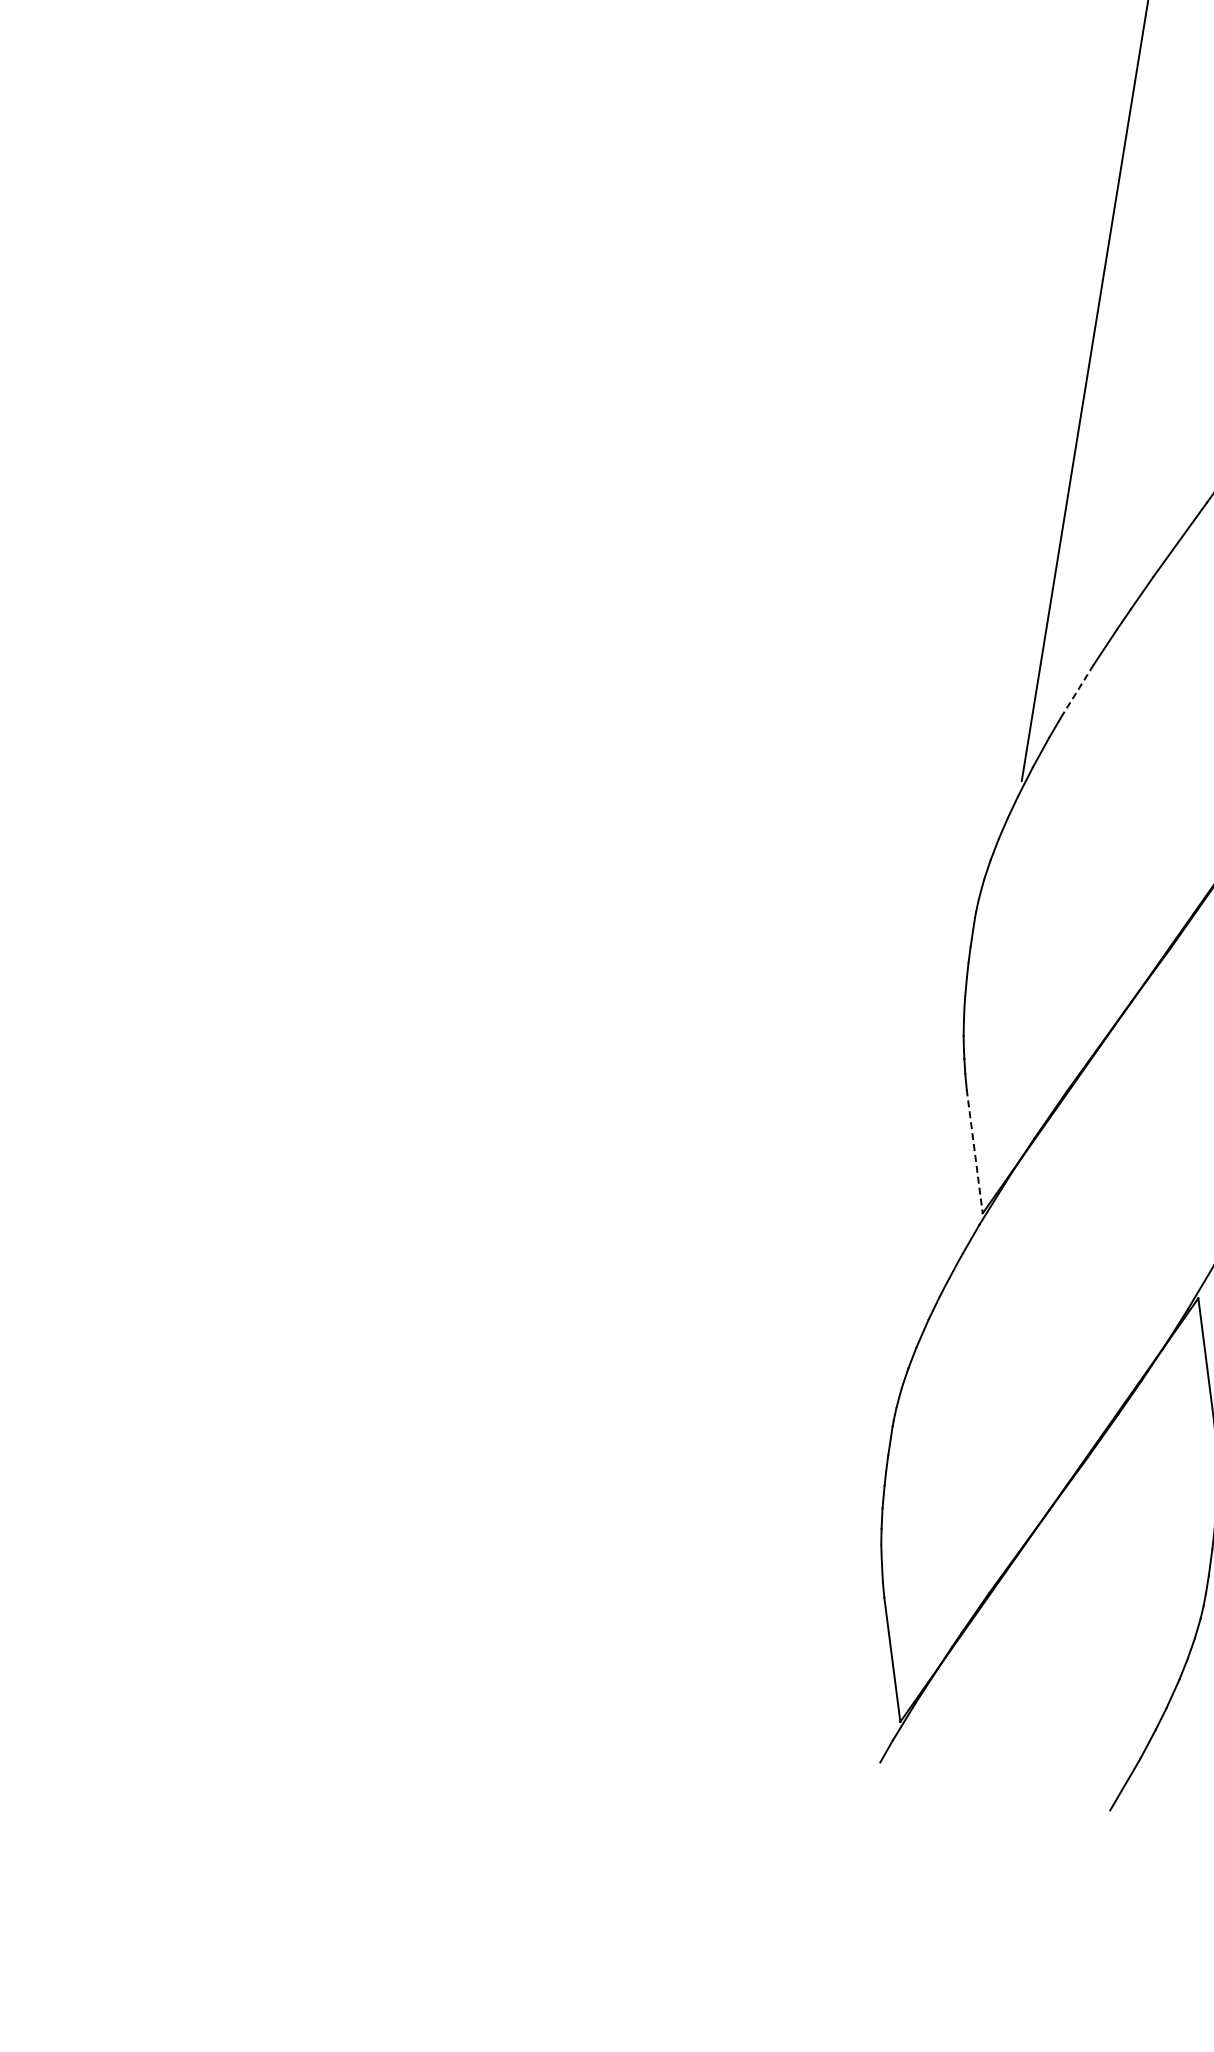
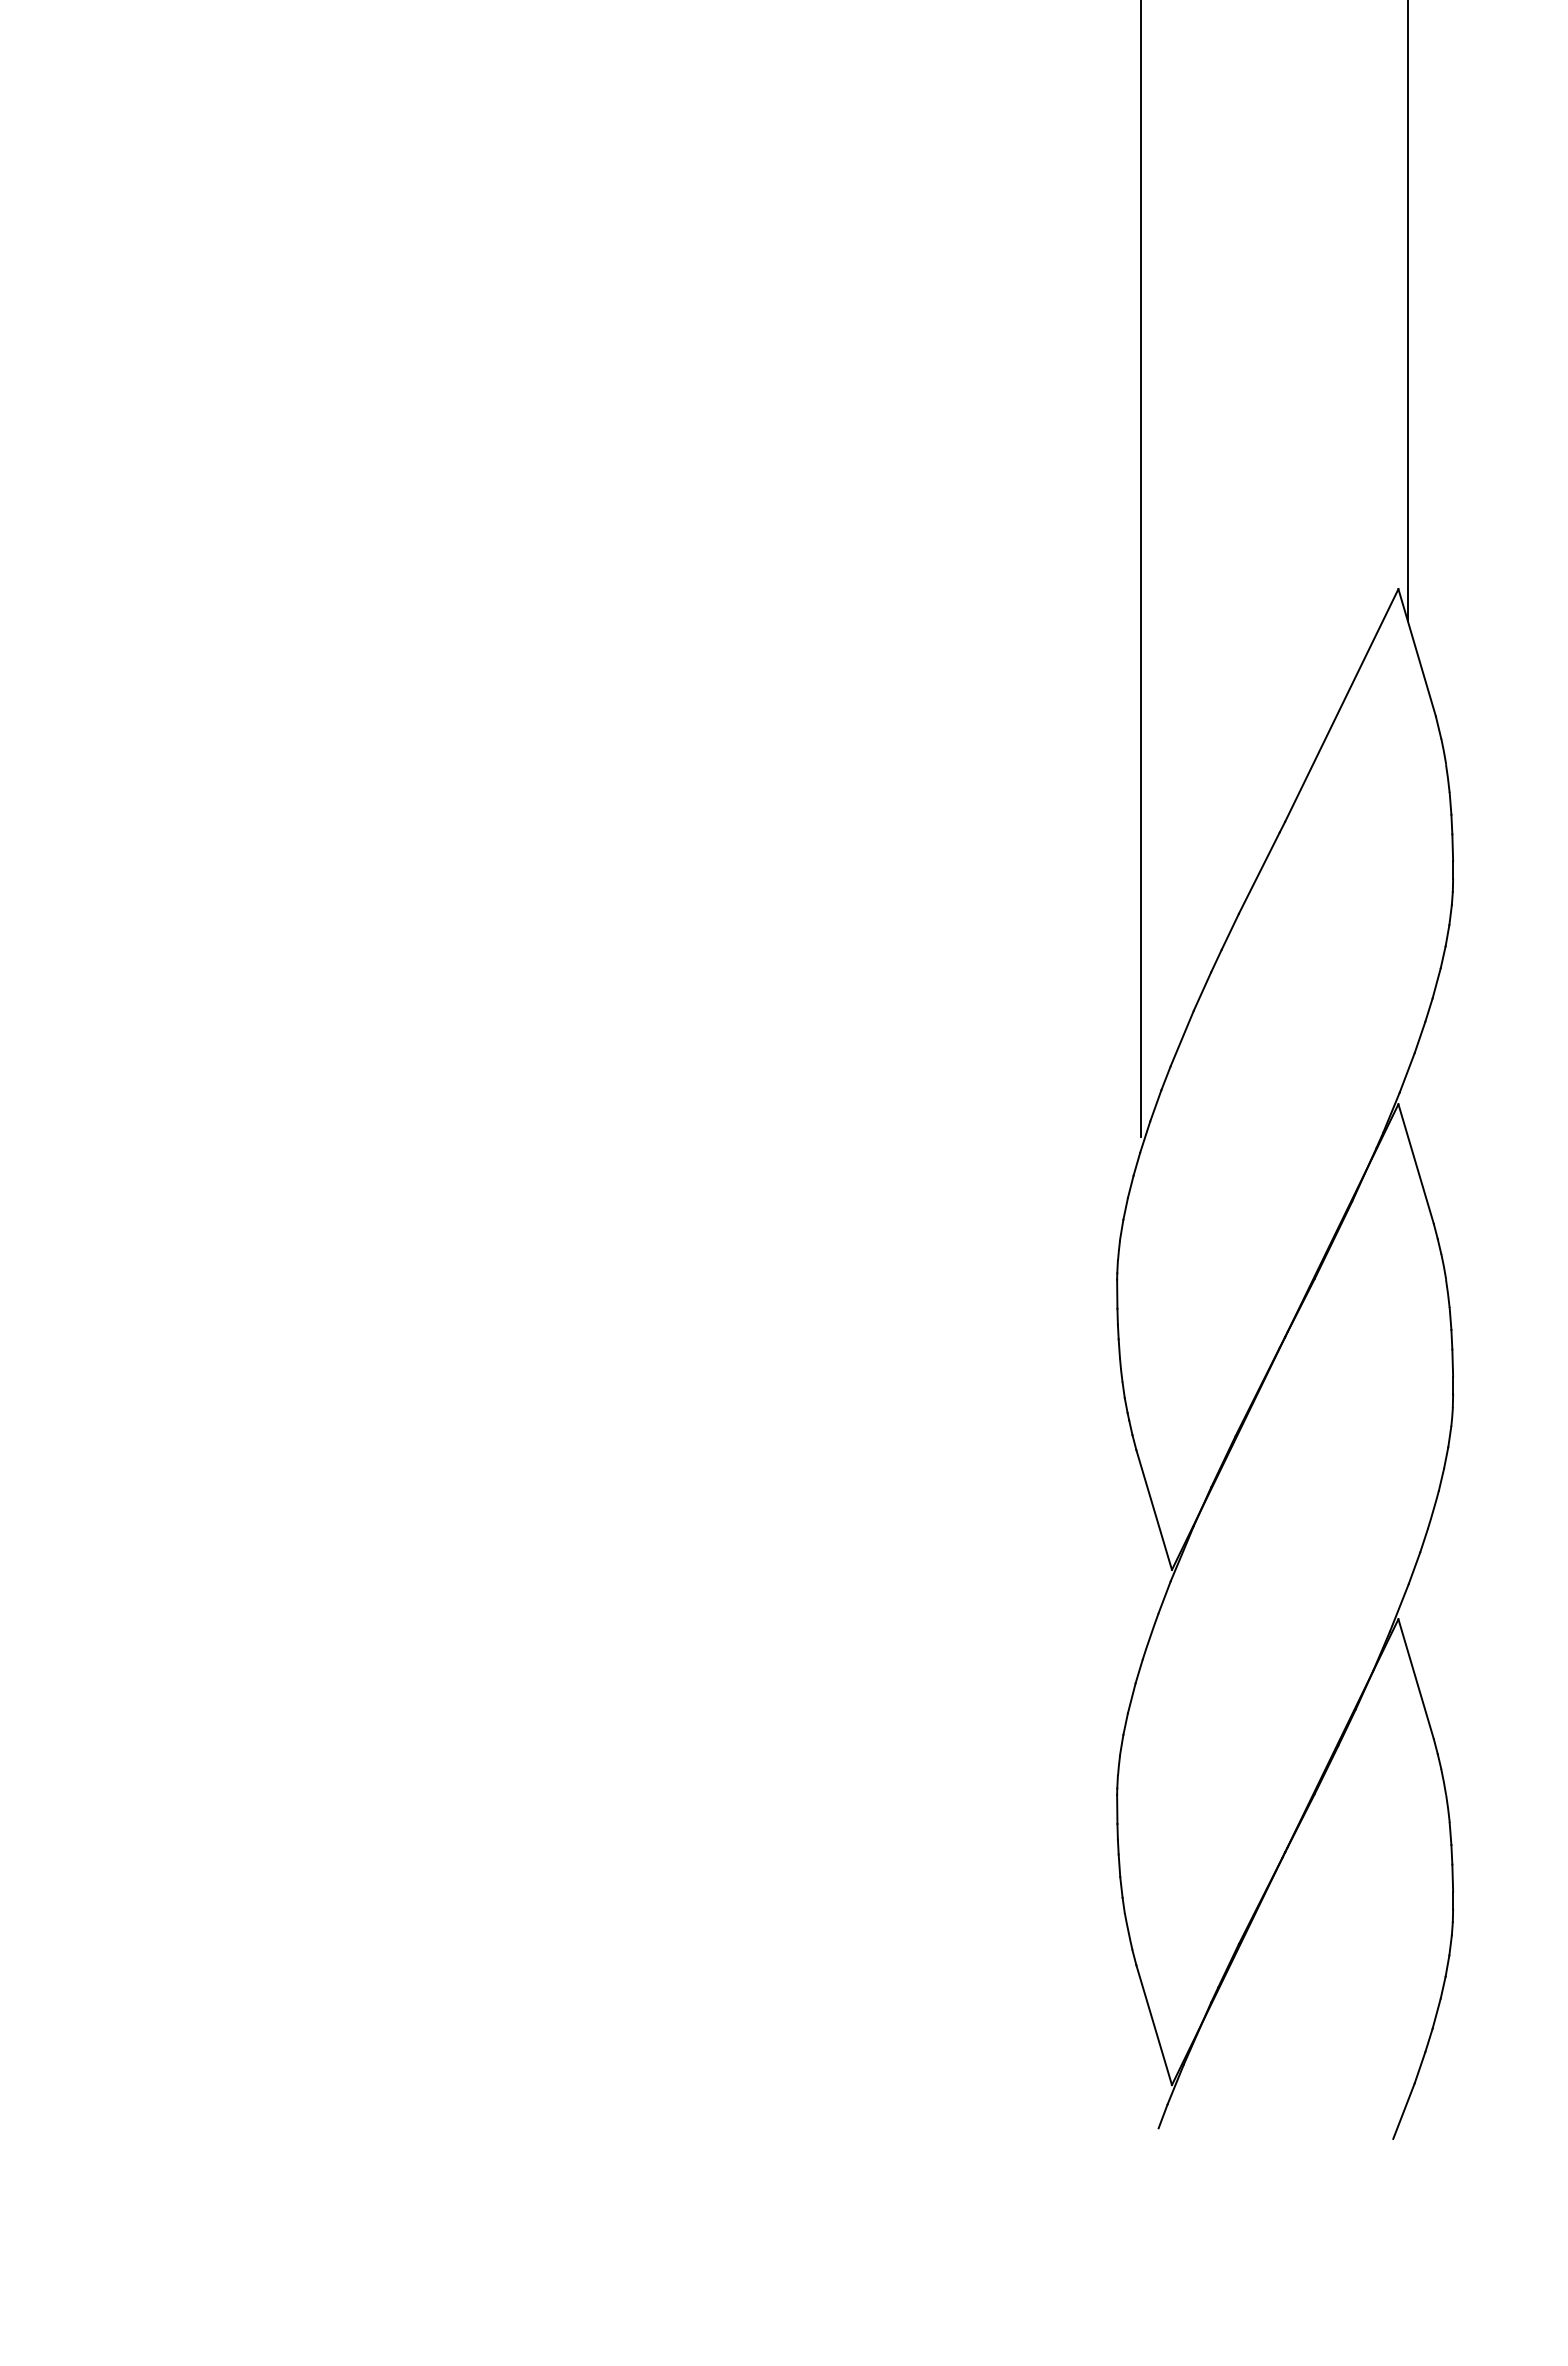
line: (1078, 690) -> (1182, 1038), dashed -> solid
line: (974, 1151) -> (1154, 1510), dashed -> solid

